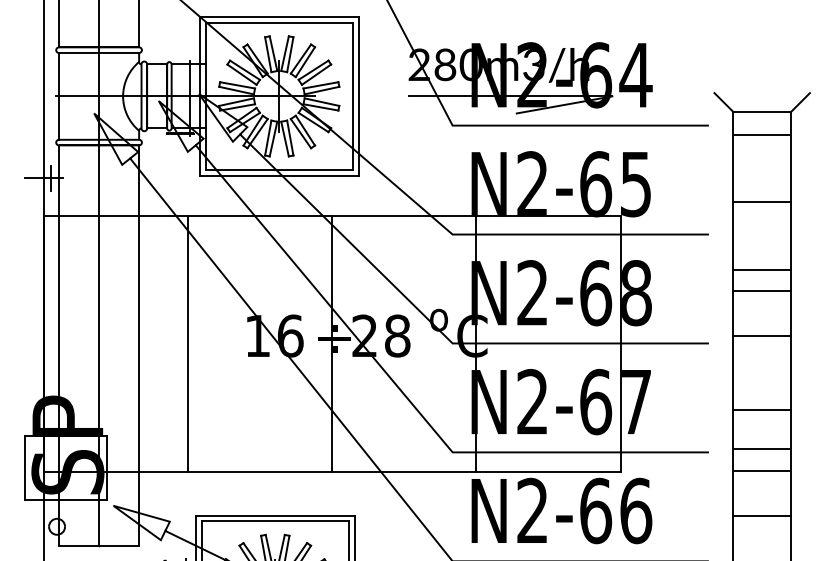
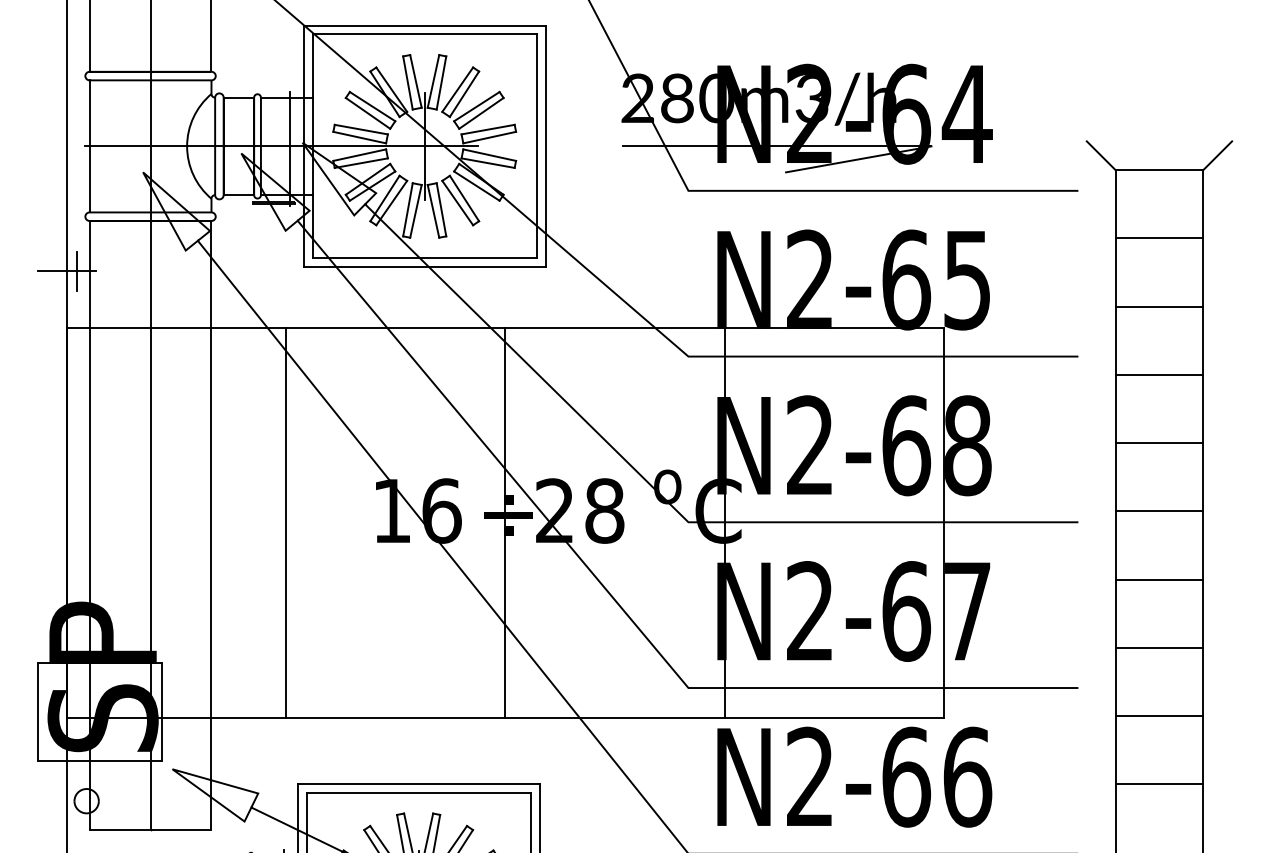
line: (762, 134) -> (1159, 237), moved
line: (762, 269) -> (1159, 374), moved
line: (762, 410) -> (1159, 580), moved
line: (762, 448) -> (1159, 647), moved

